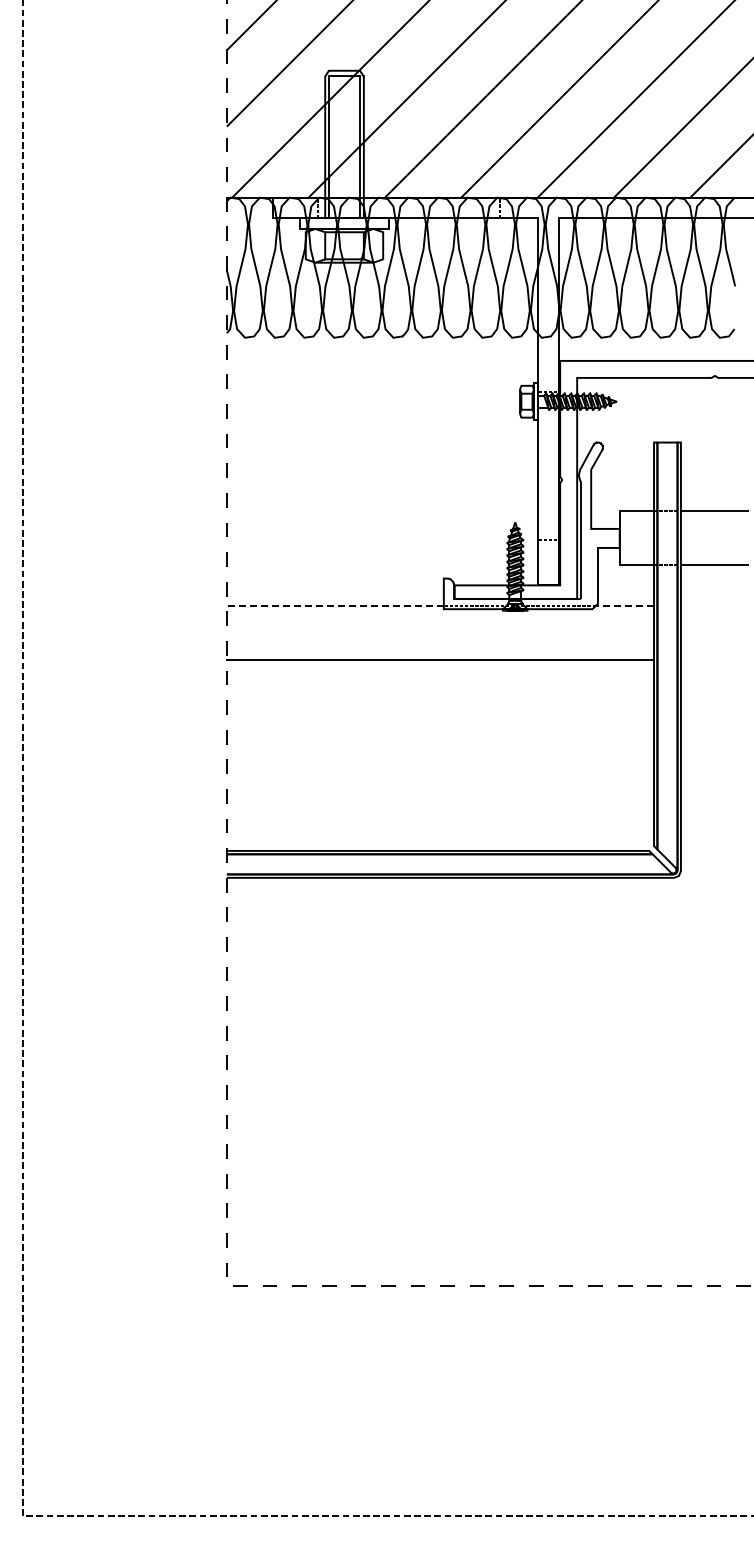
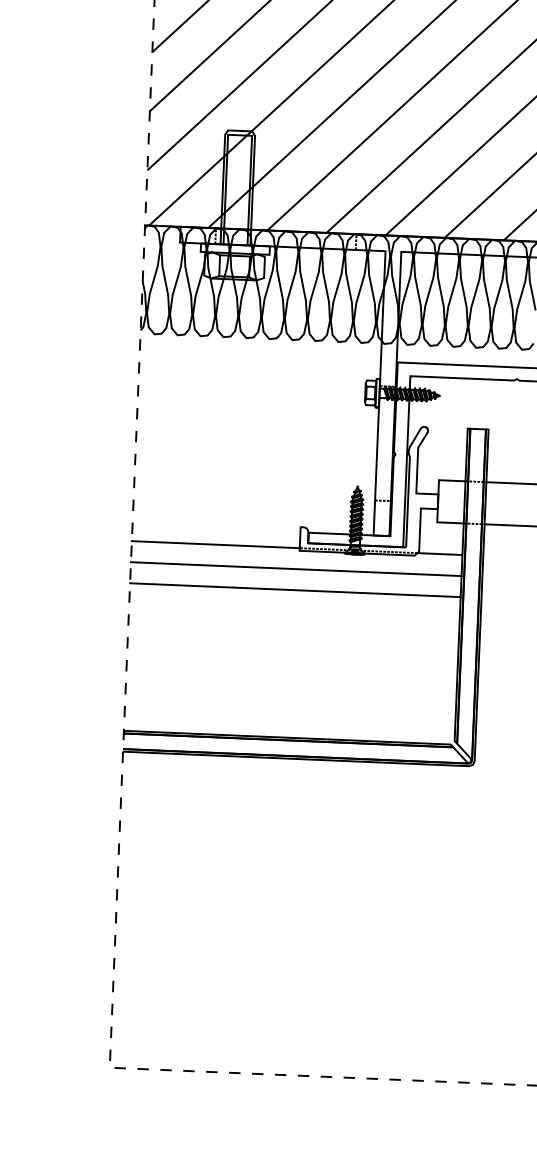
line: (334, 605) -> (215, 544), dashed -> solid
line: (624, 605) -> (439, 553), dashed -> solid
line: (440, 632) -> (296, 568), added

